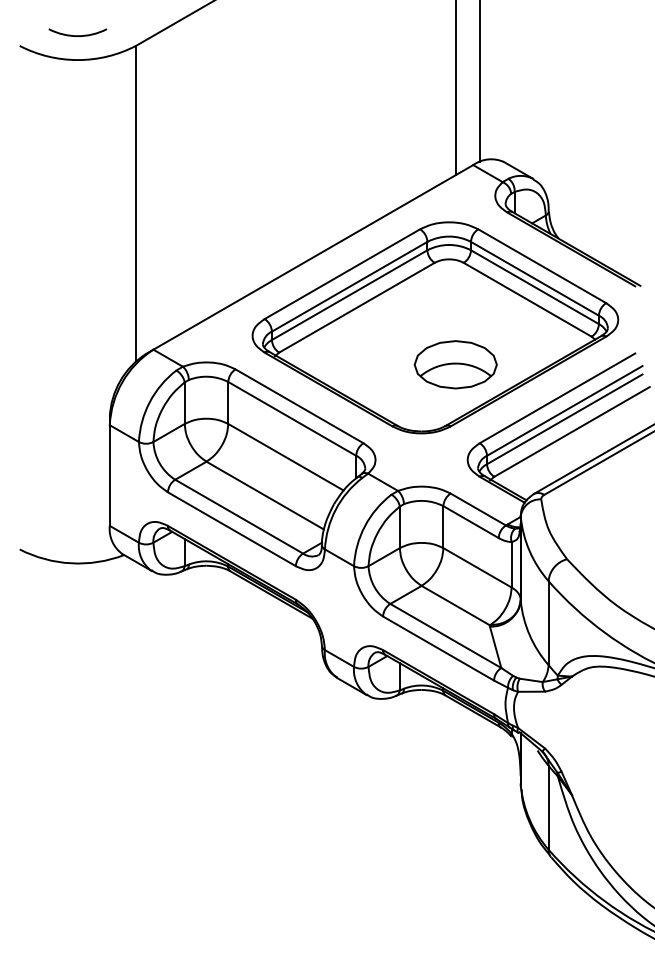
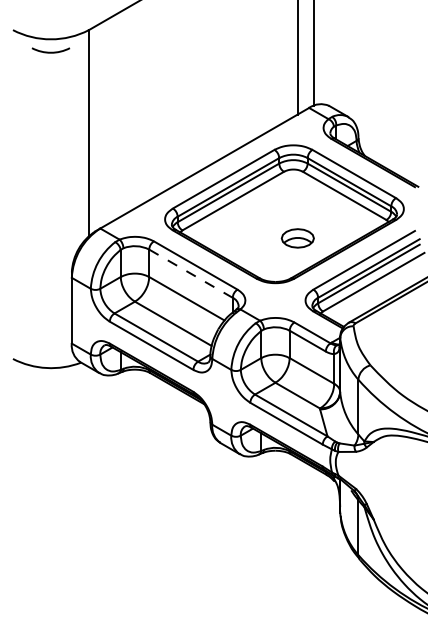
arc: (77, 34) -> (50, 51), moved
part: (455, 364) -> (297, 238), size x0.6
line: (293, 418) -> (191, 273), solid -> dashed

